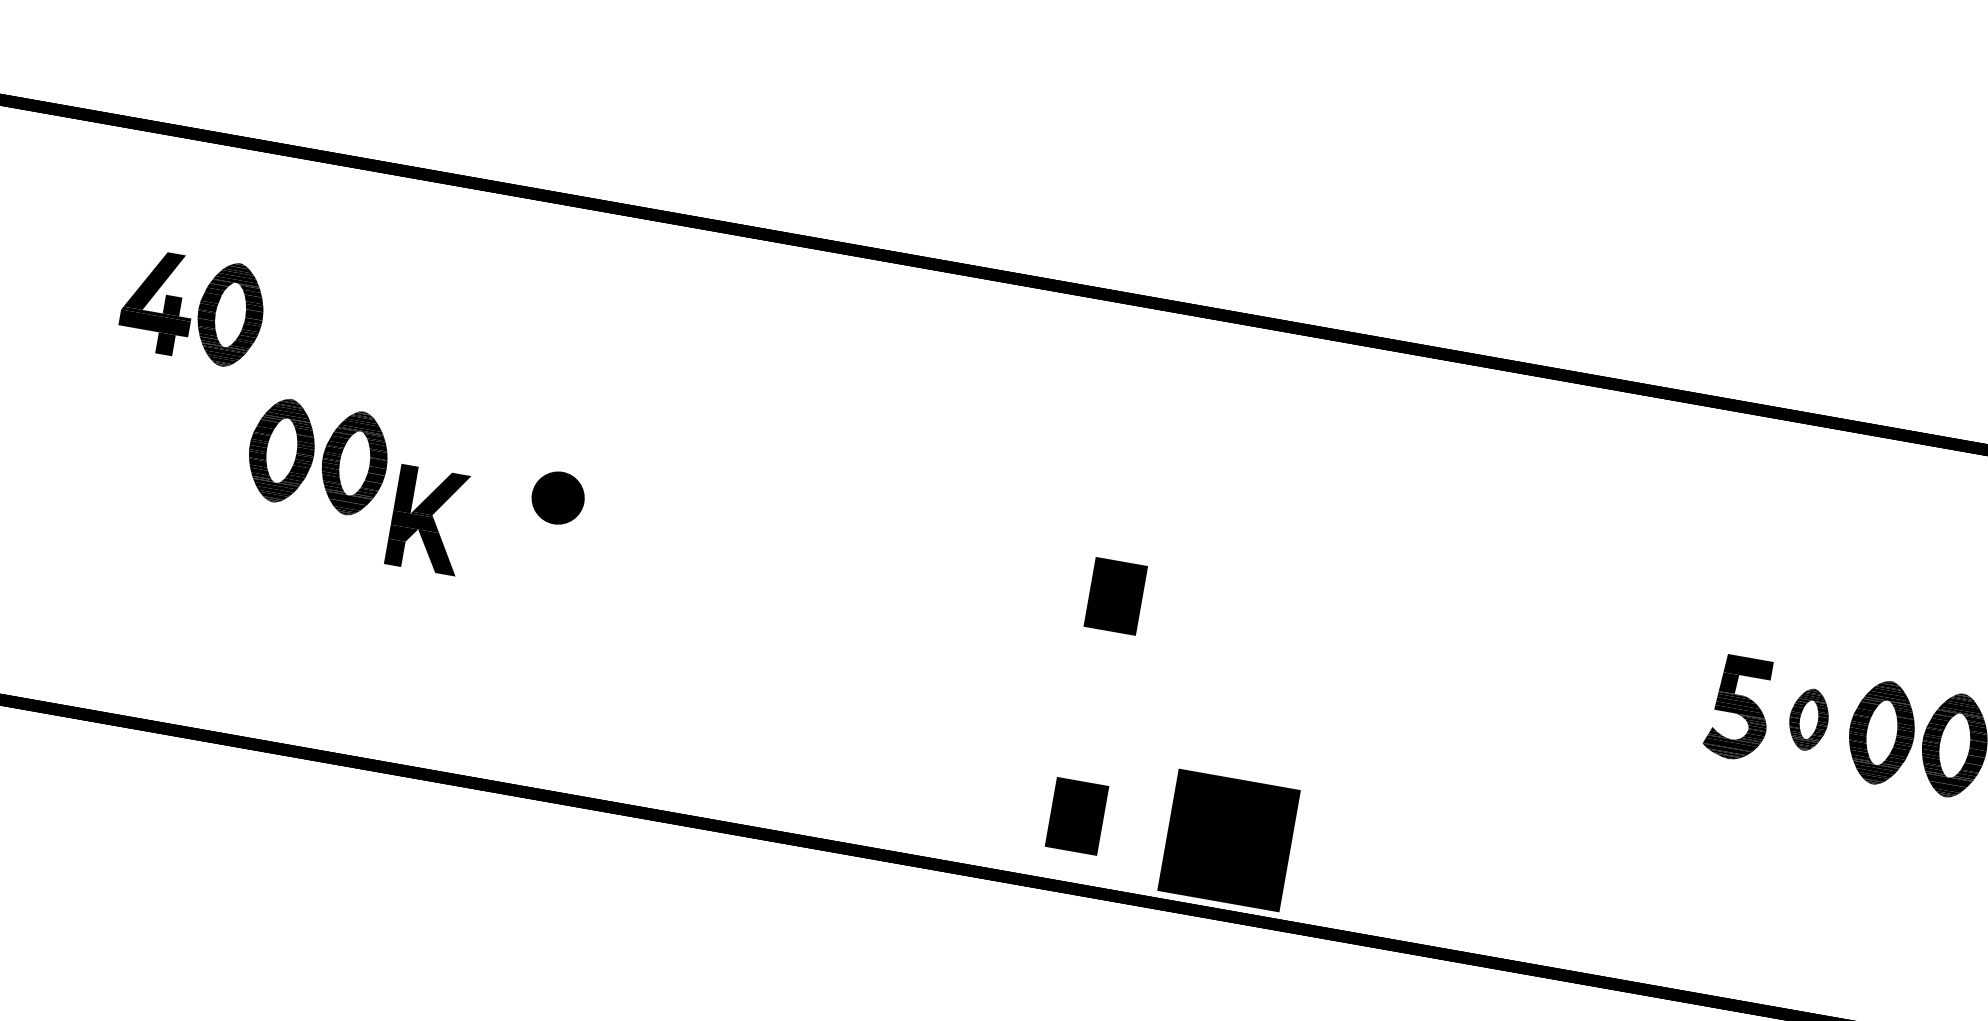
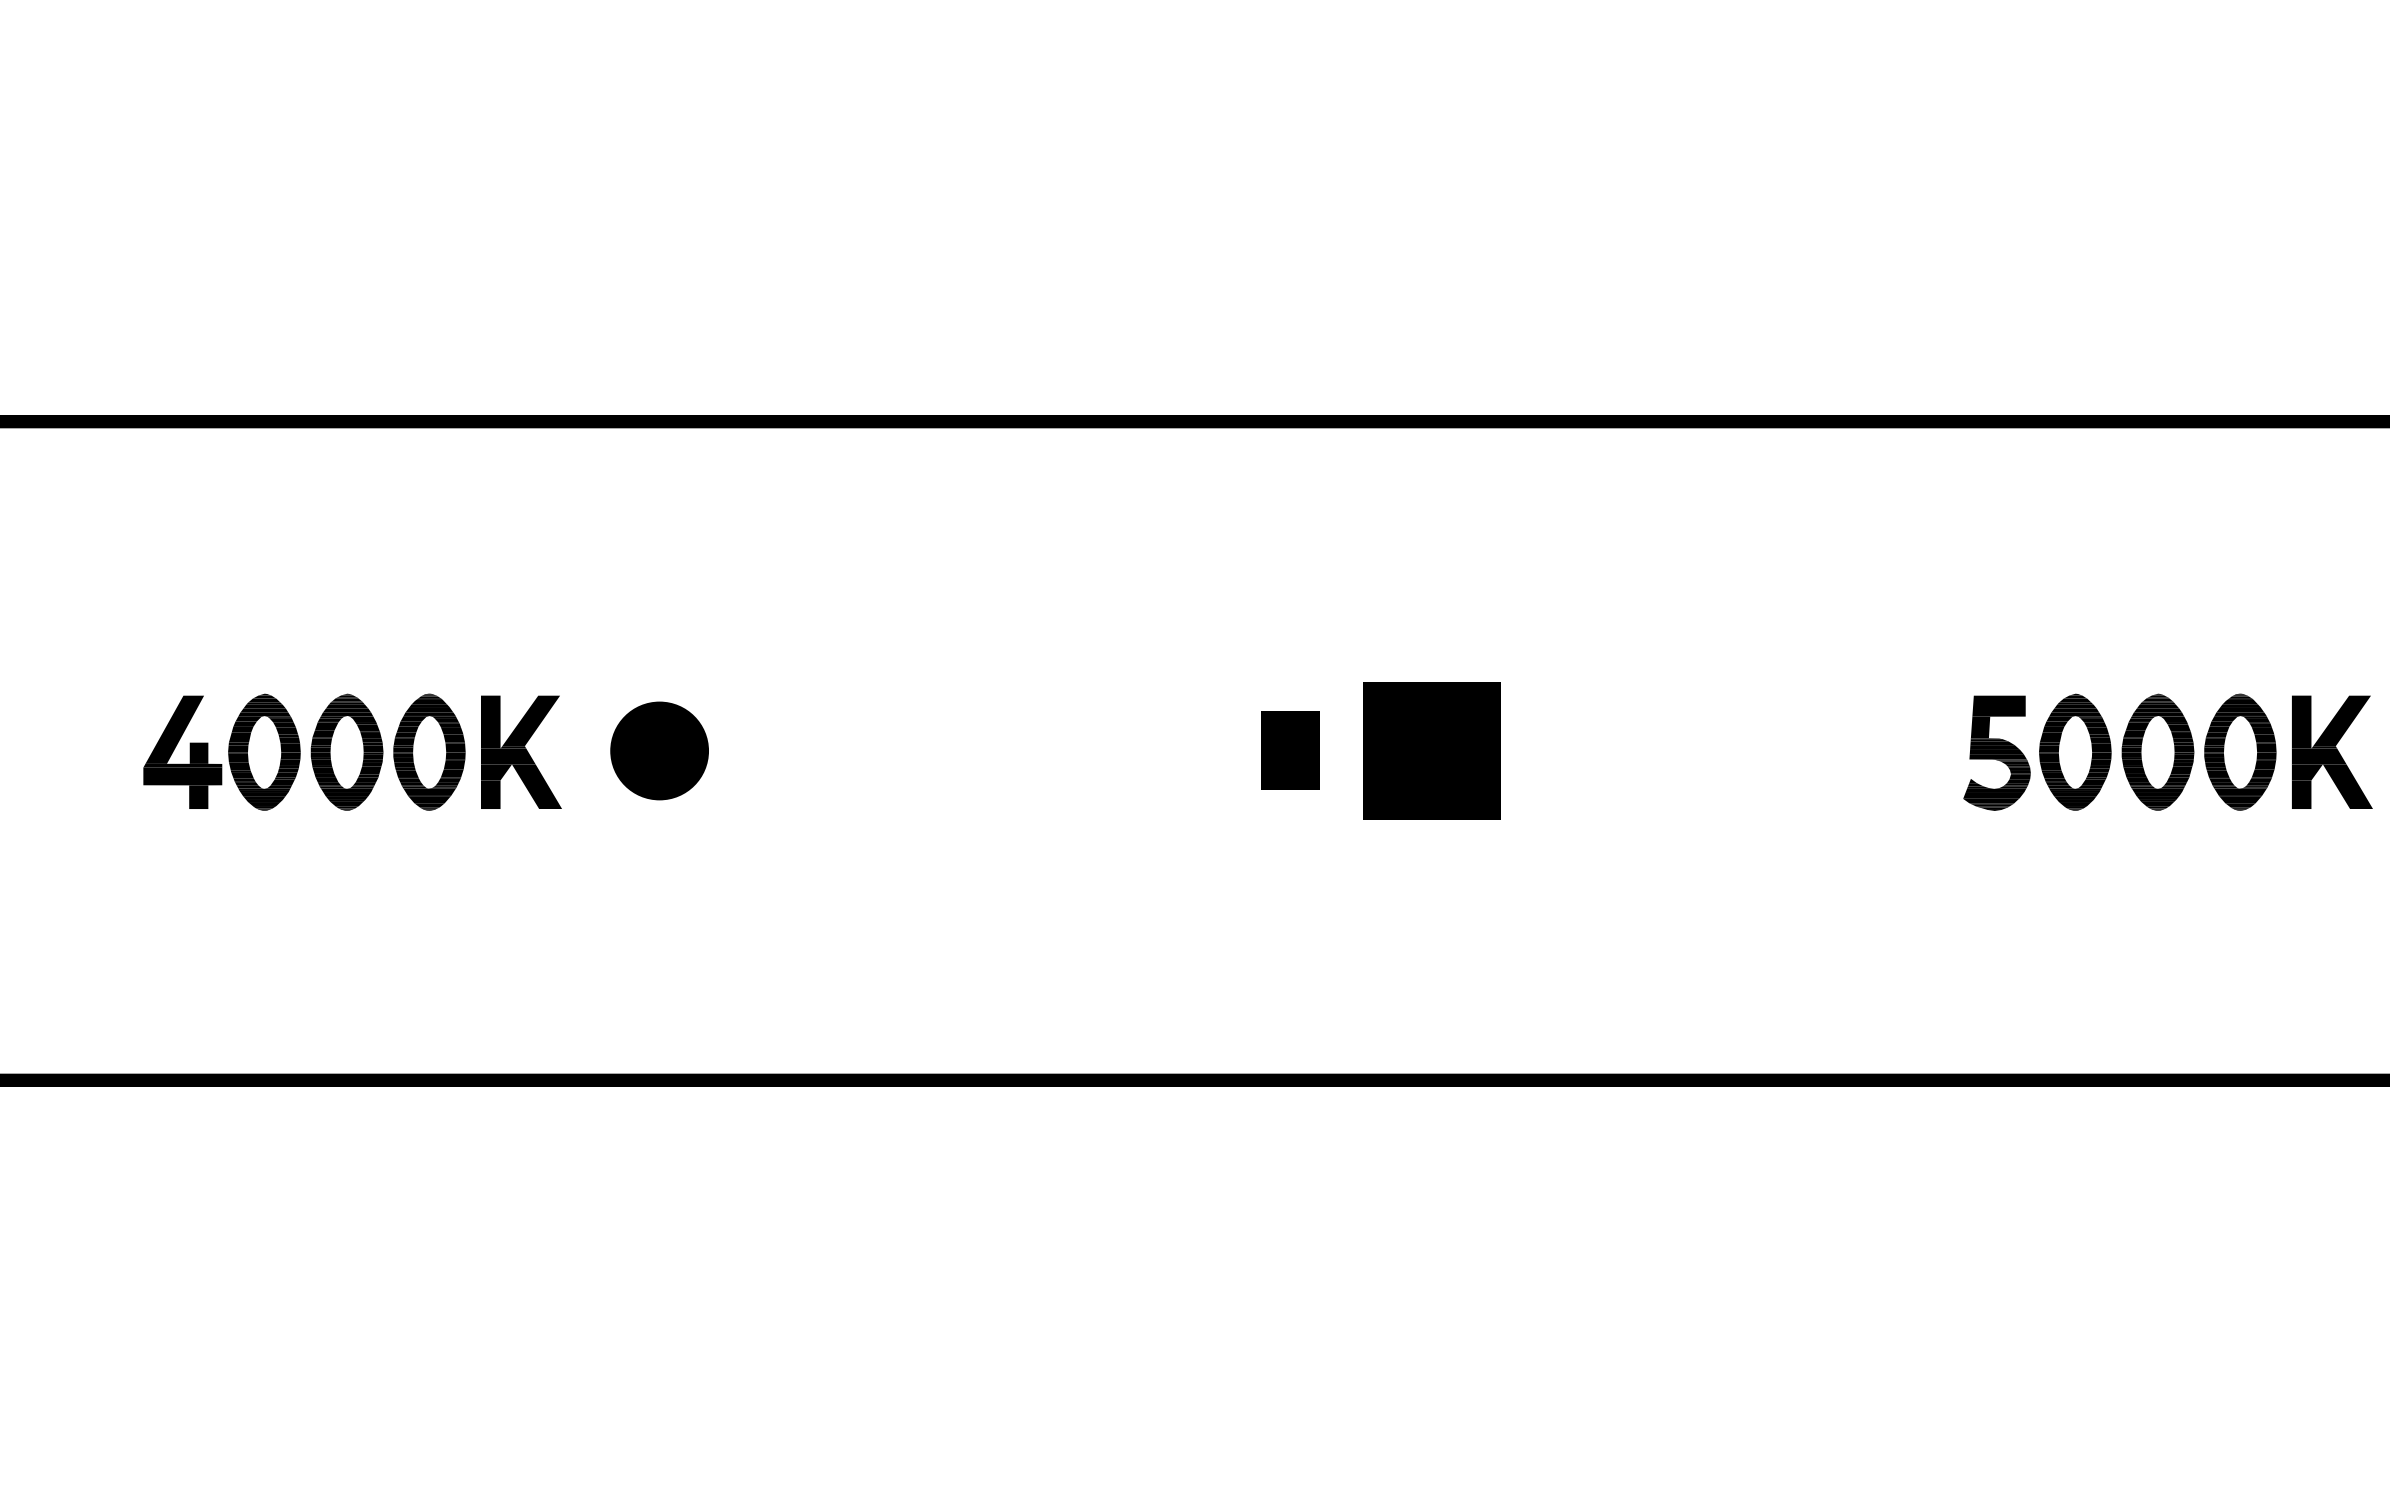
part: (198, 308) -> (228, 751), moved
part: (558, 497) -> (659, 750), size x1.67
part: (428, 519) -> (521, 751), moved
part: (1809, 719) -> (2075, 751), size x1.67
line: (1076, 815) -> (1290, 999), removed
part: (1228, 839) -> (1431, 750), moved

